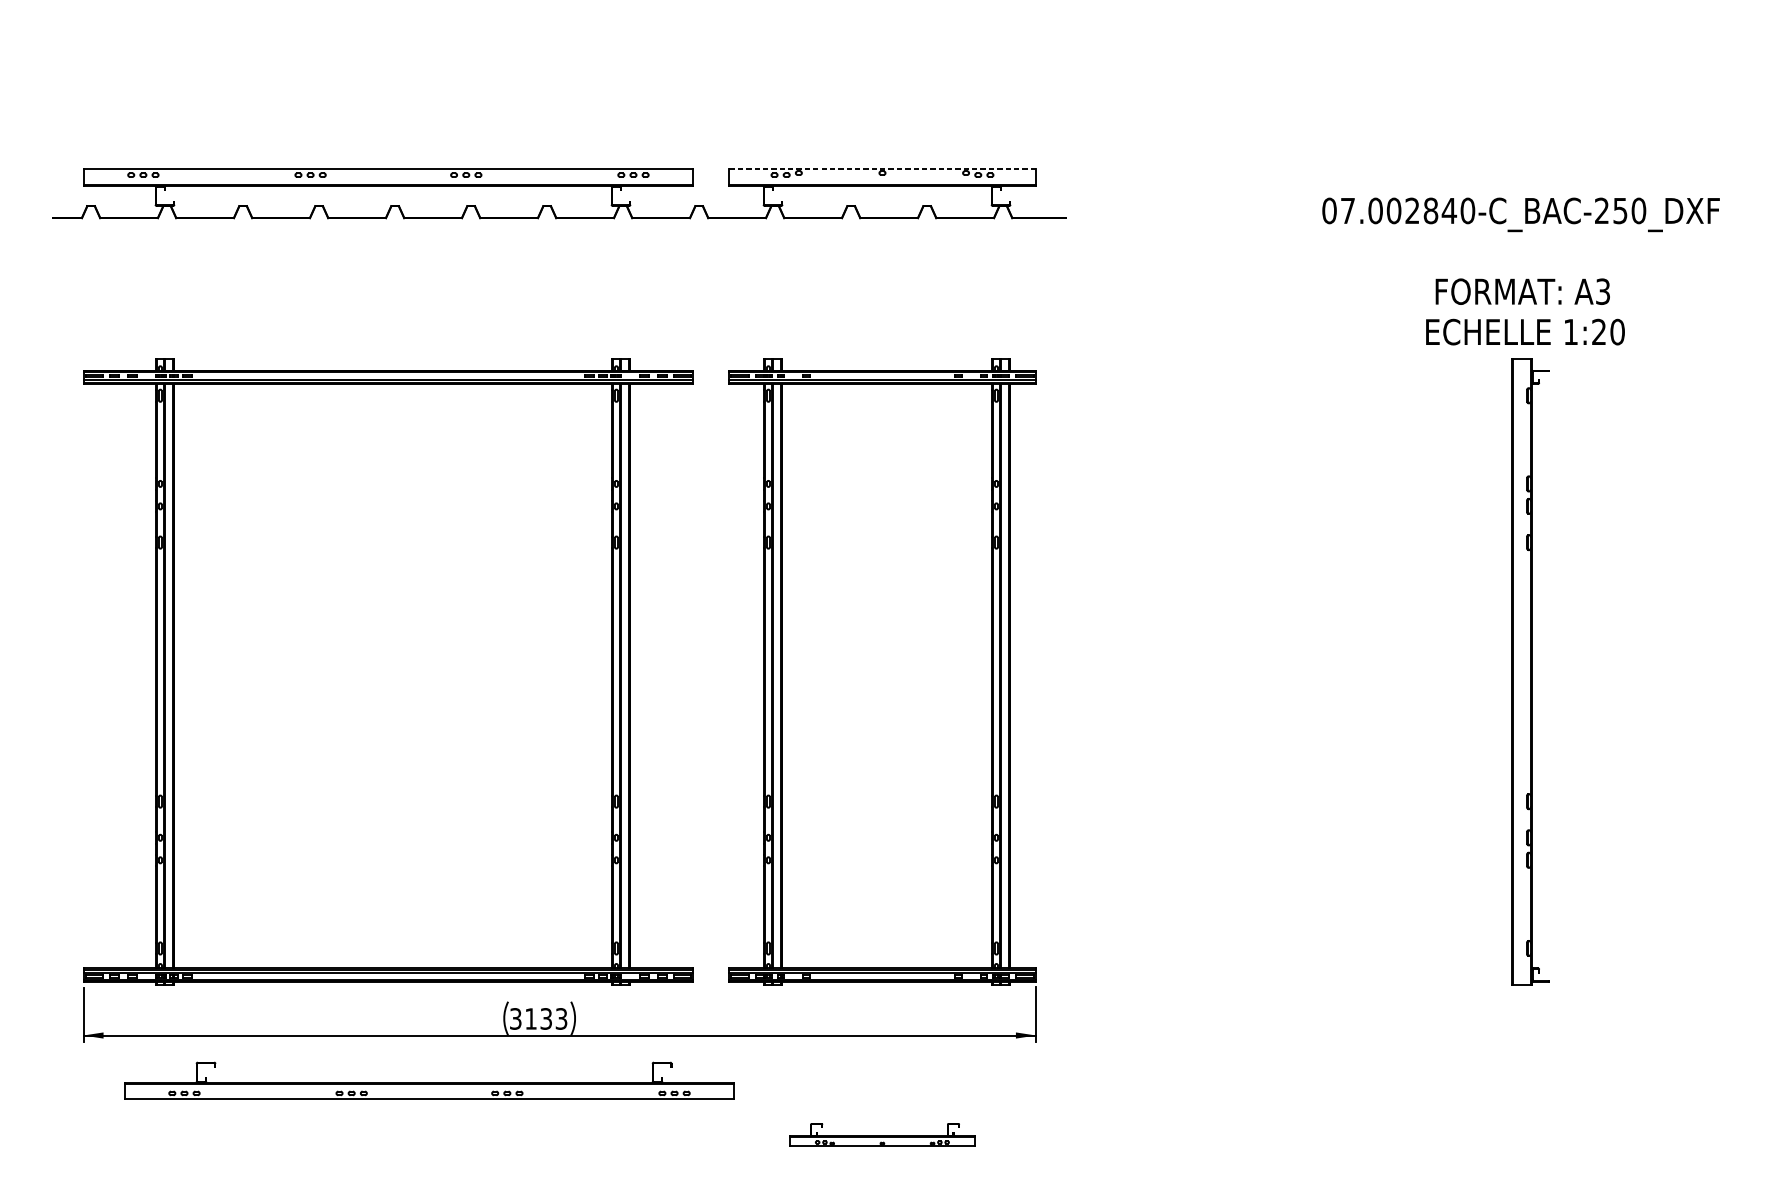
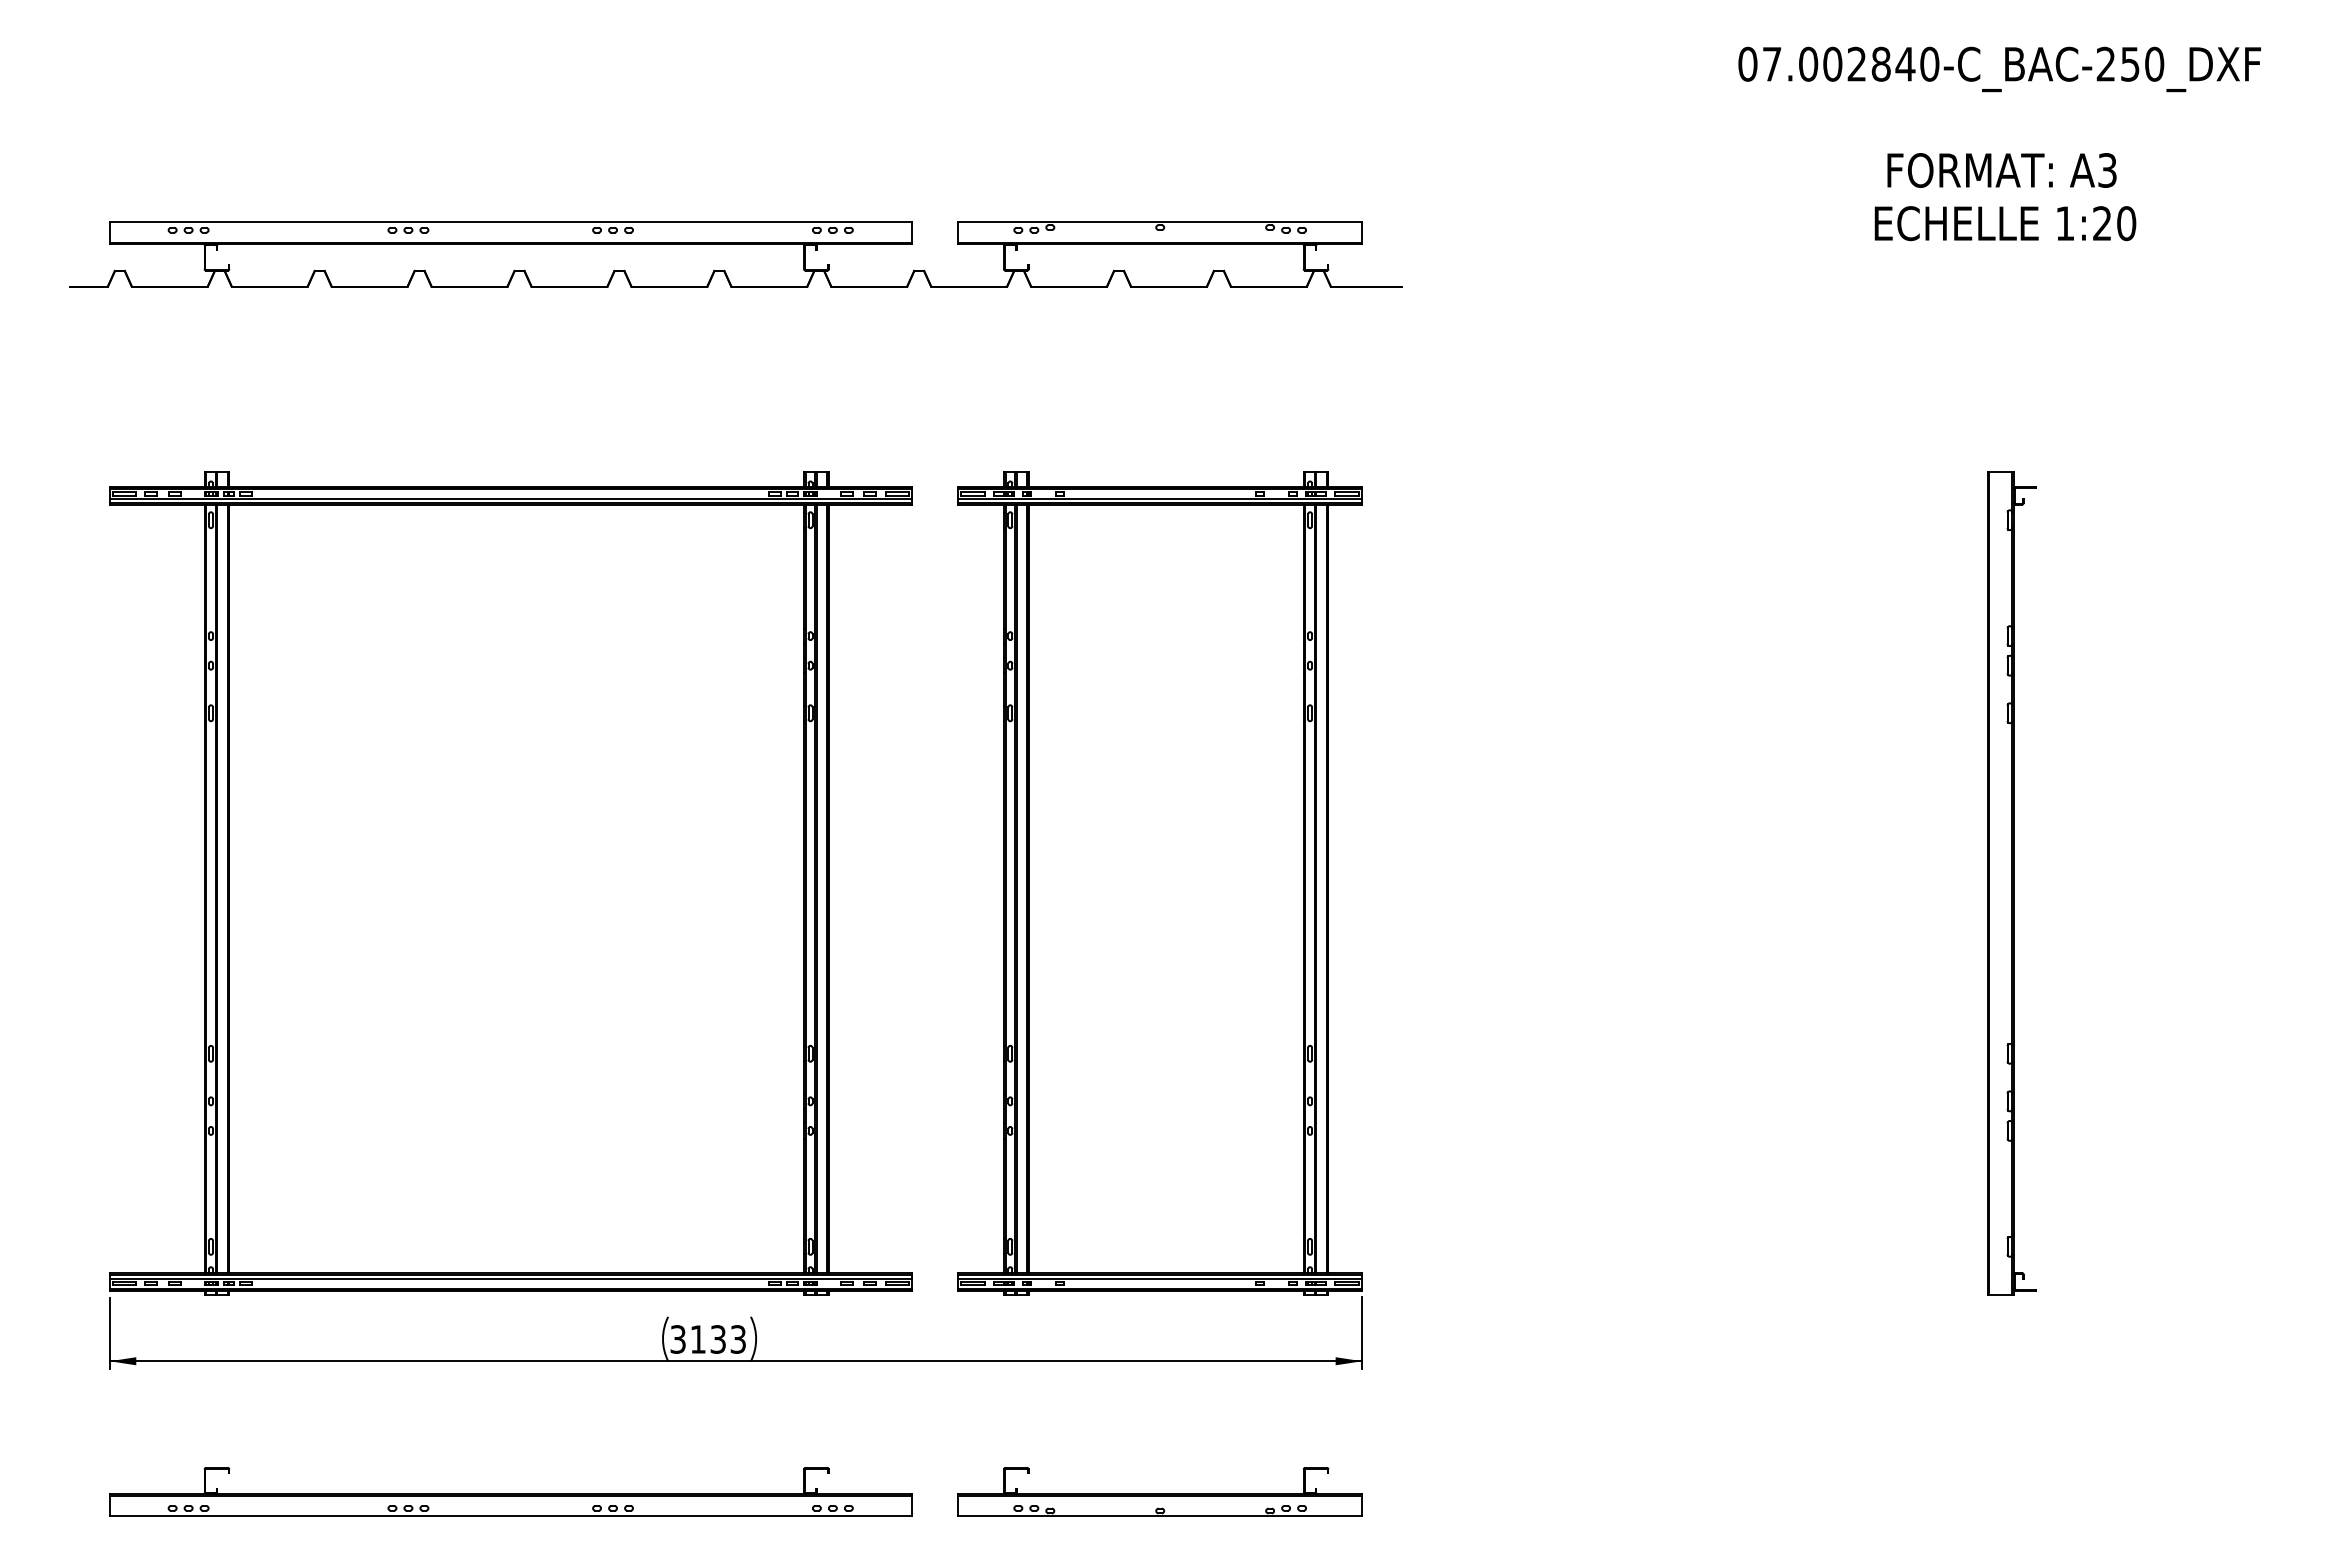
line: (882, 169) -> (1160, 222), dashed -> solid
text: (1520, 271) -> (1999, 143), moved
part: (429, 1080) -> (510, 1491), moved
part: (881, 1134) -> (1159, 1491), size x1.67

